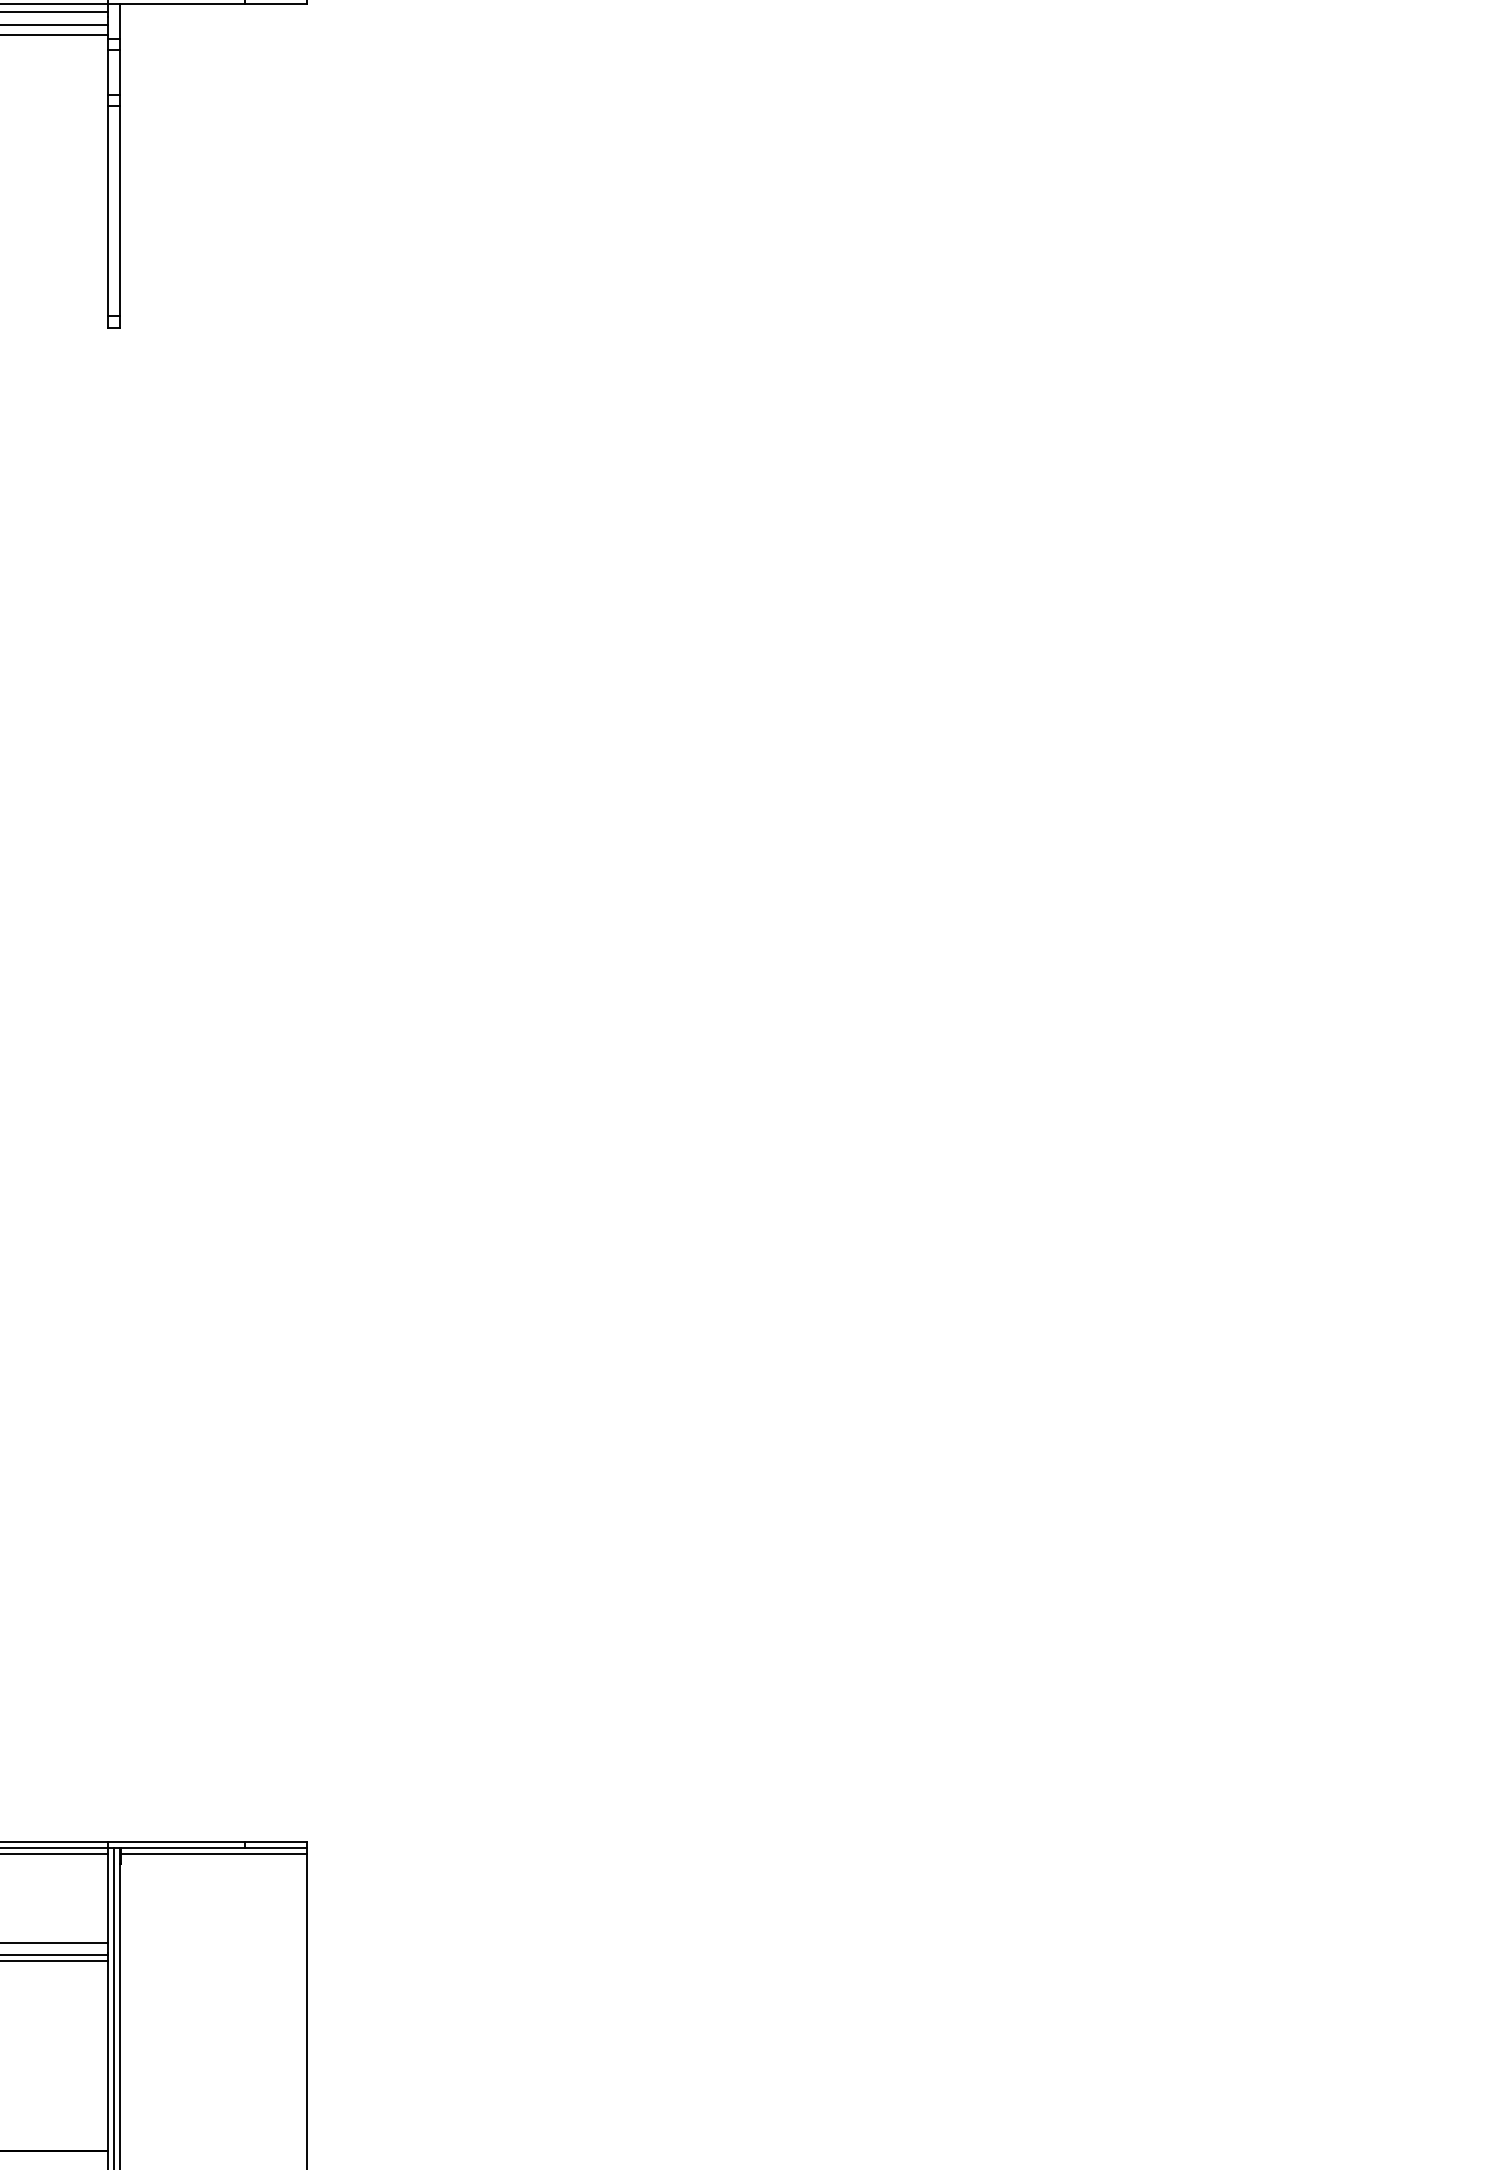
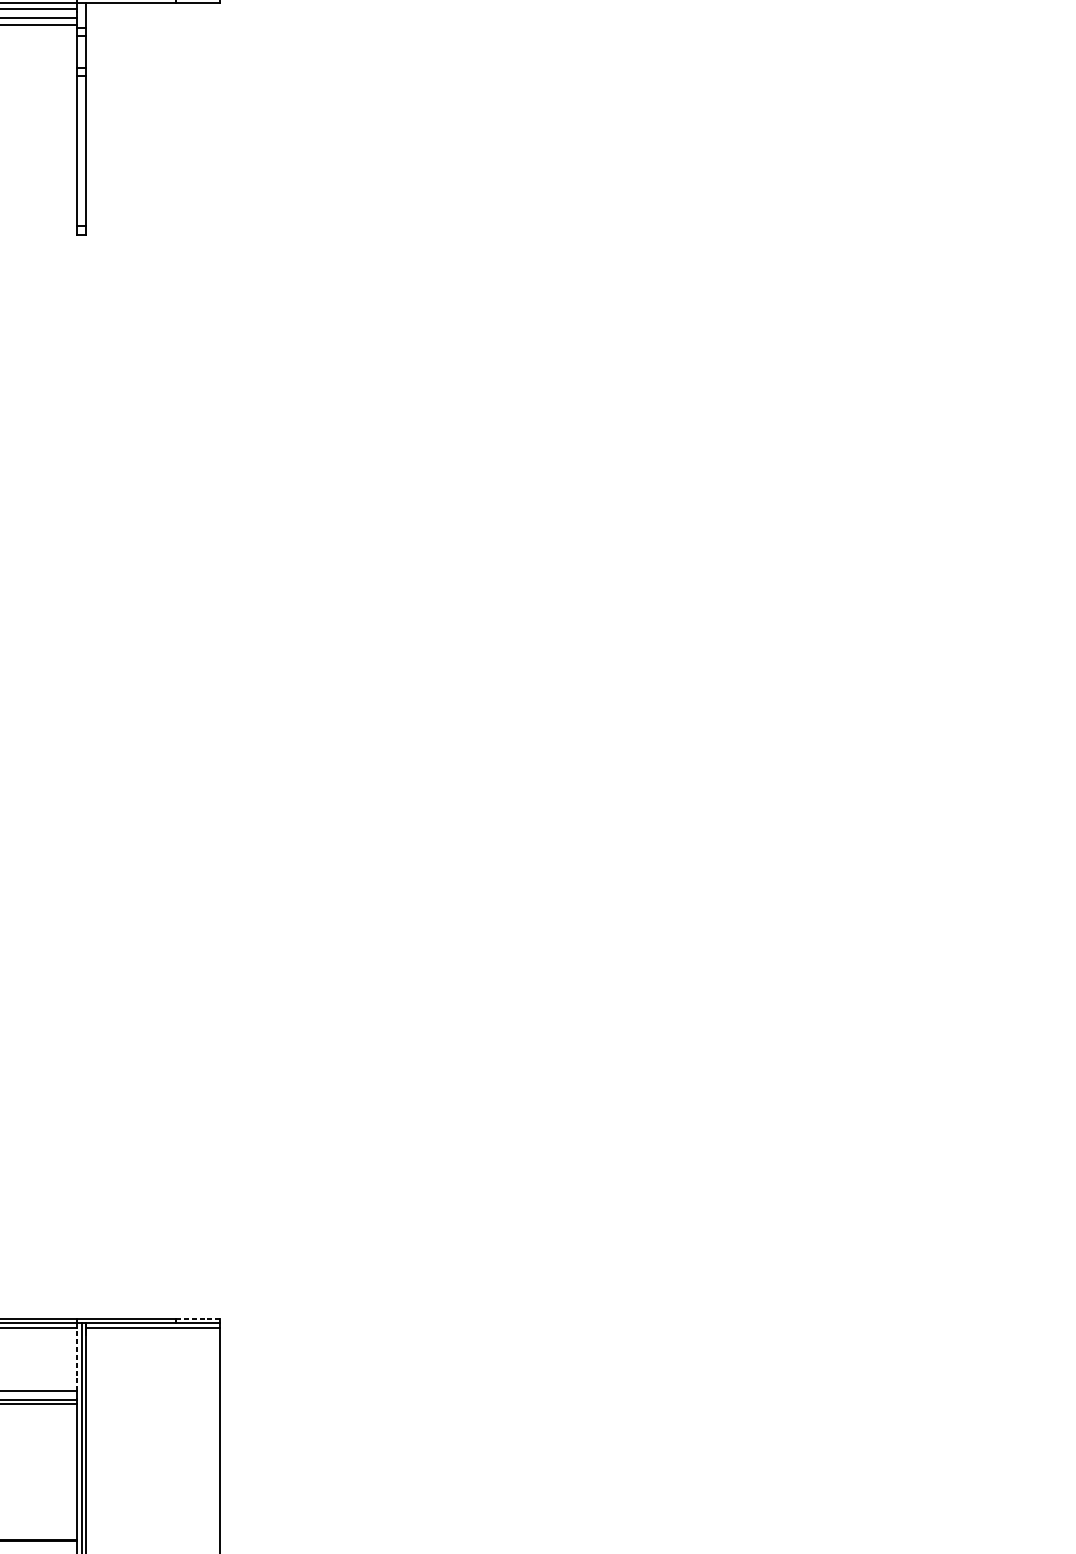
line: (276, 1841) -> (198, 1318), solid -> dashed
line: (107, 1897) -> (77, 1358), solid -> dashed

